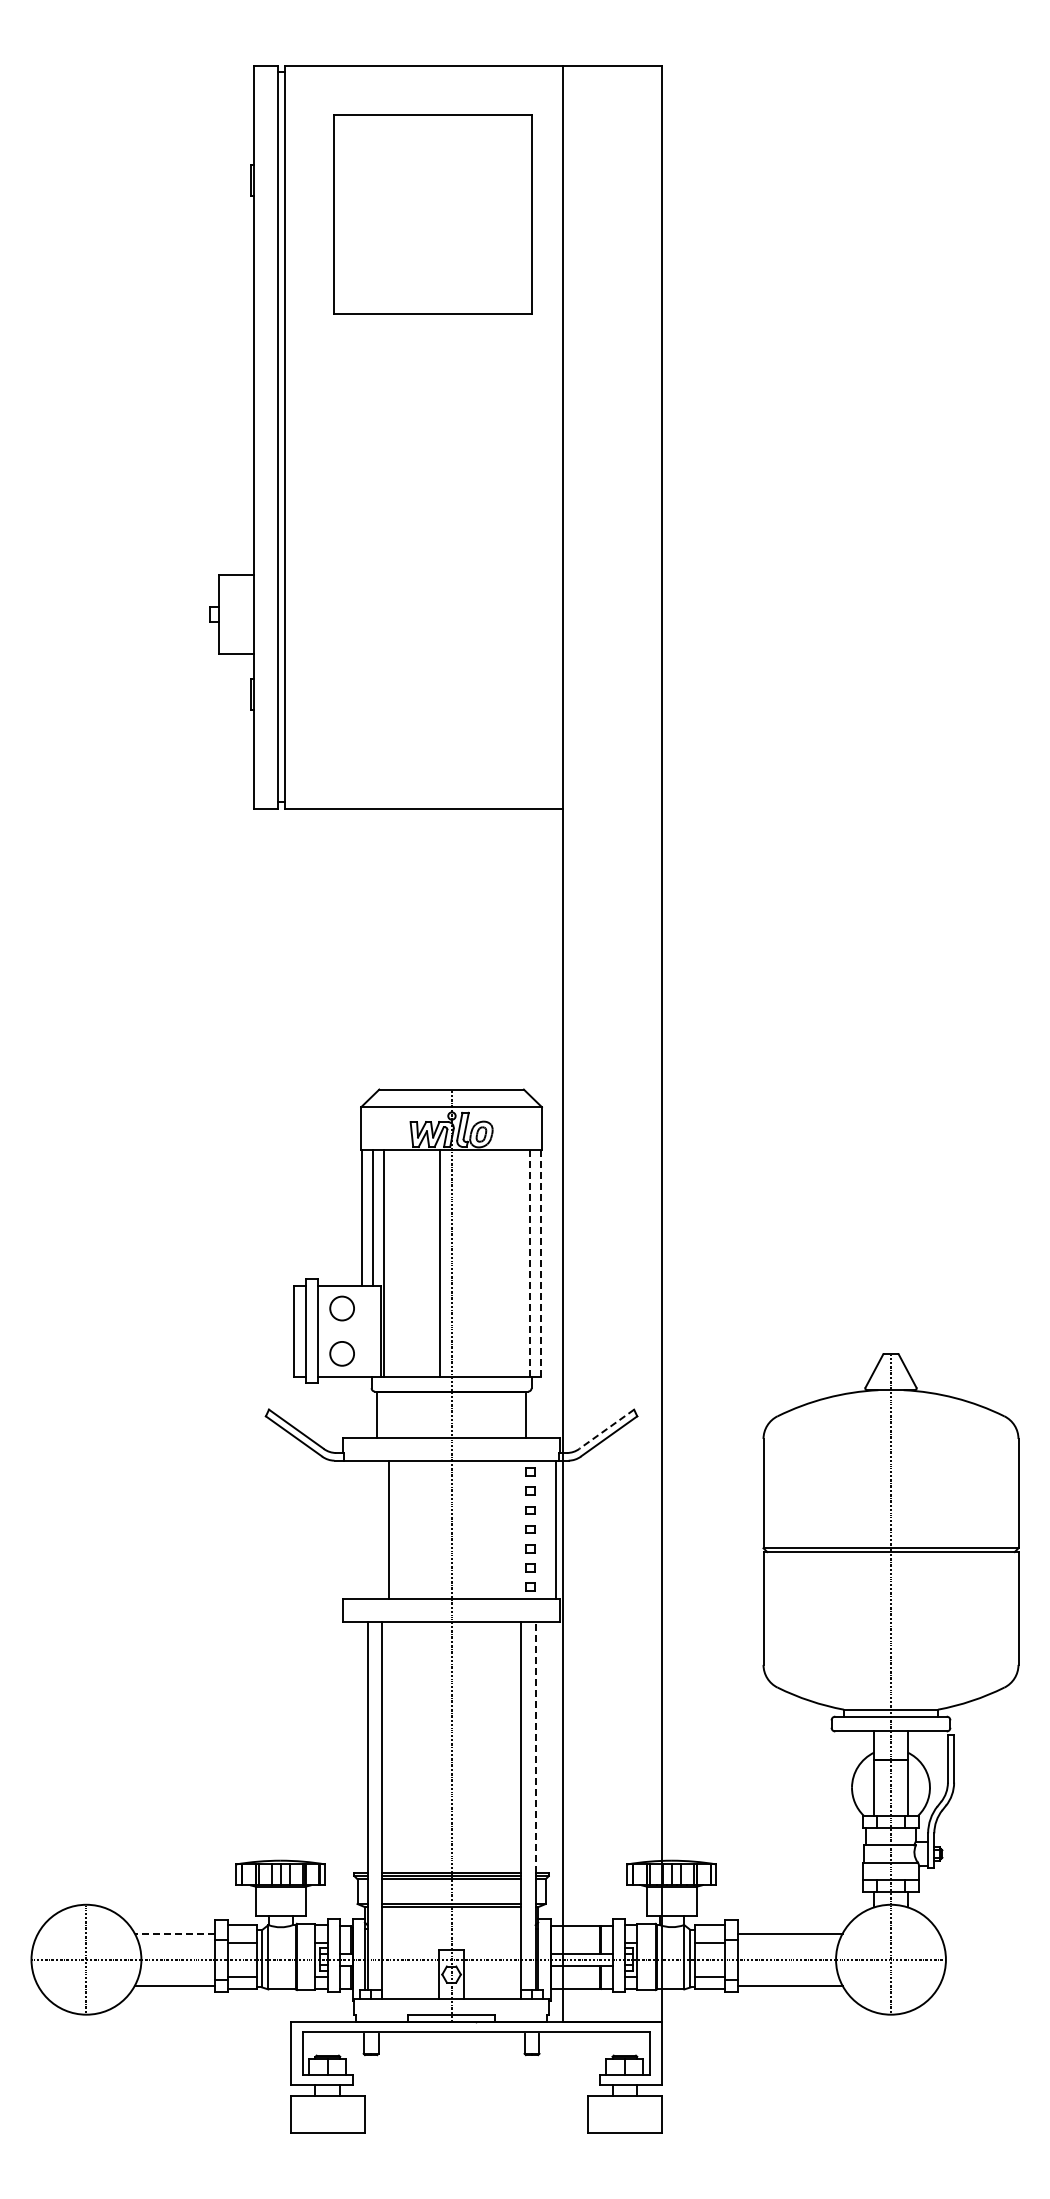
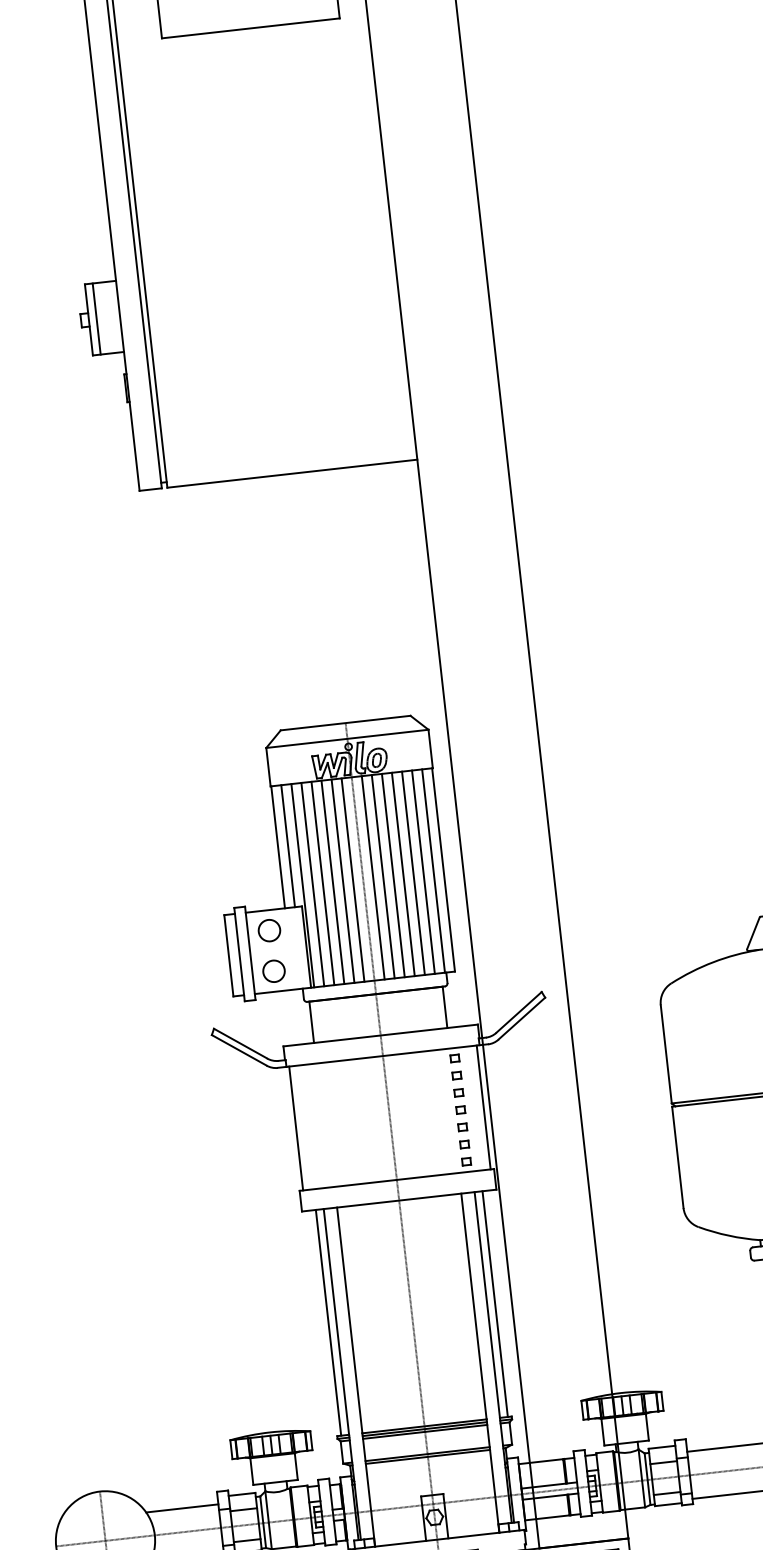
line: (227, 613) -> (96, 318), added
line: (530, 1262) -> (433, 870), dashed -> solid
line: (395, 1263) -> (312, 884), added
line: (406, 1263) -> (322, 883), added
line: (417, 1263) -> (332, 882), added
line: (429, 1263) -> (343, 881), added
line: (462, 1263) -> (372, 878), added
line: (474, 1263) -> (383, 876), added
line: (485, 1263) -> (393, 875), added
line: (496, 1263) -> (403, 874), added
line: (507, 1263) -> (413, 873), added
line: (518, 1263) -> (423, 872), added
line: (541, 1263) -> (443, 870), dashed -> solid
line: (606, 1429) -> (518, 1012), dashed -> solid
line: (389, 1529) -> (296, 1128), moved
line: (358, 1747) -> (328, 1322), added
line: (535, 1747) -> (487, 1305), dashed -> solid
line: (544, 1747) -> (495, 1304), added
line: (174, 1933) -> (181, 1508), dashed -> solid

